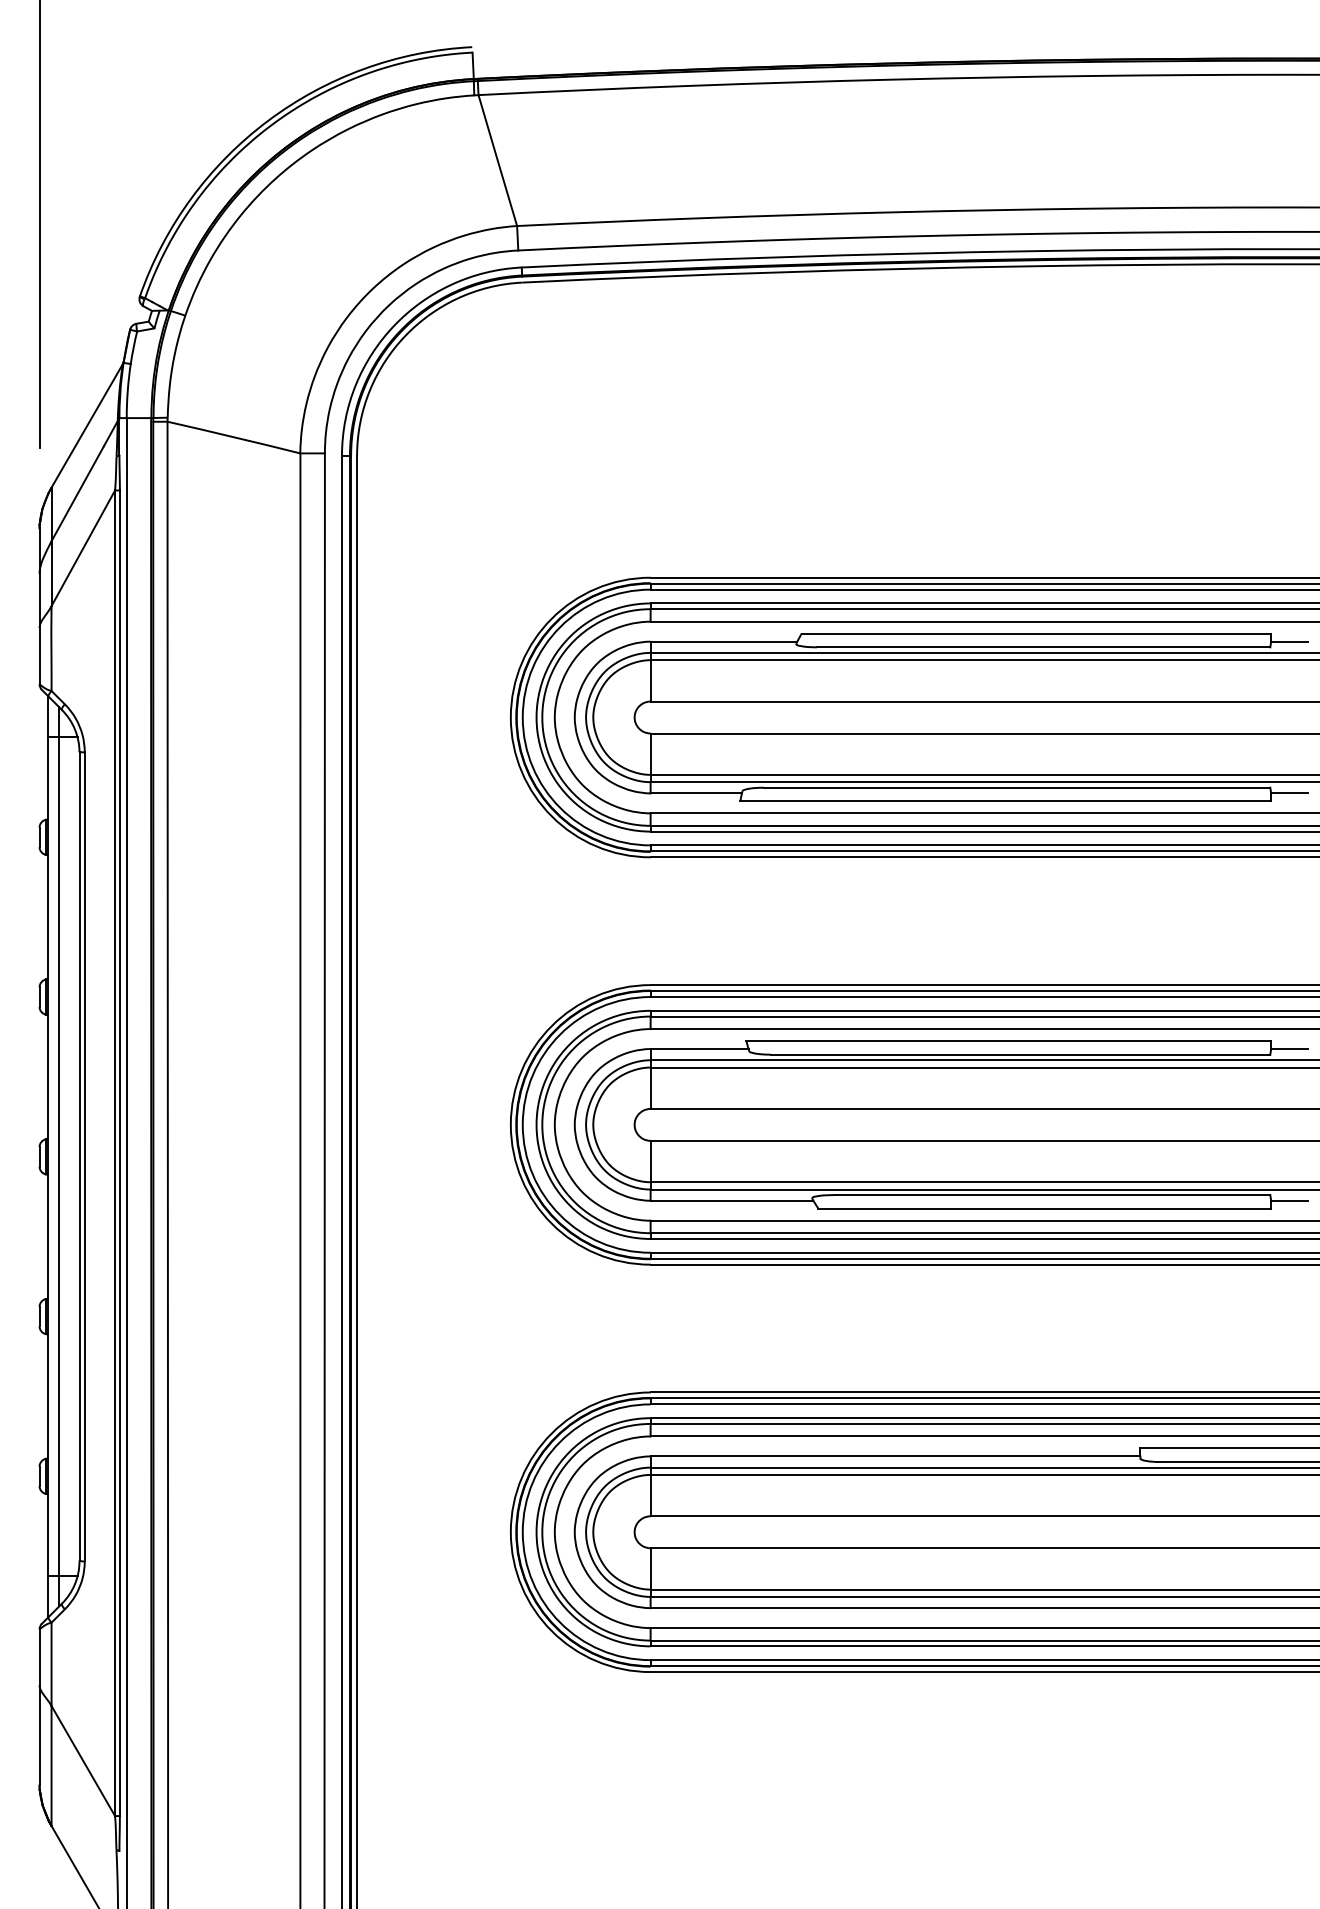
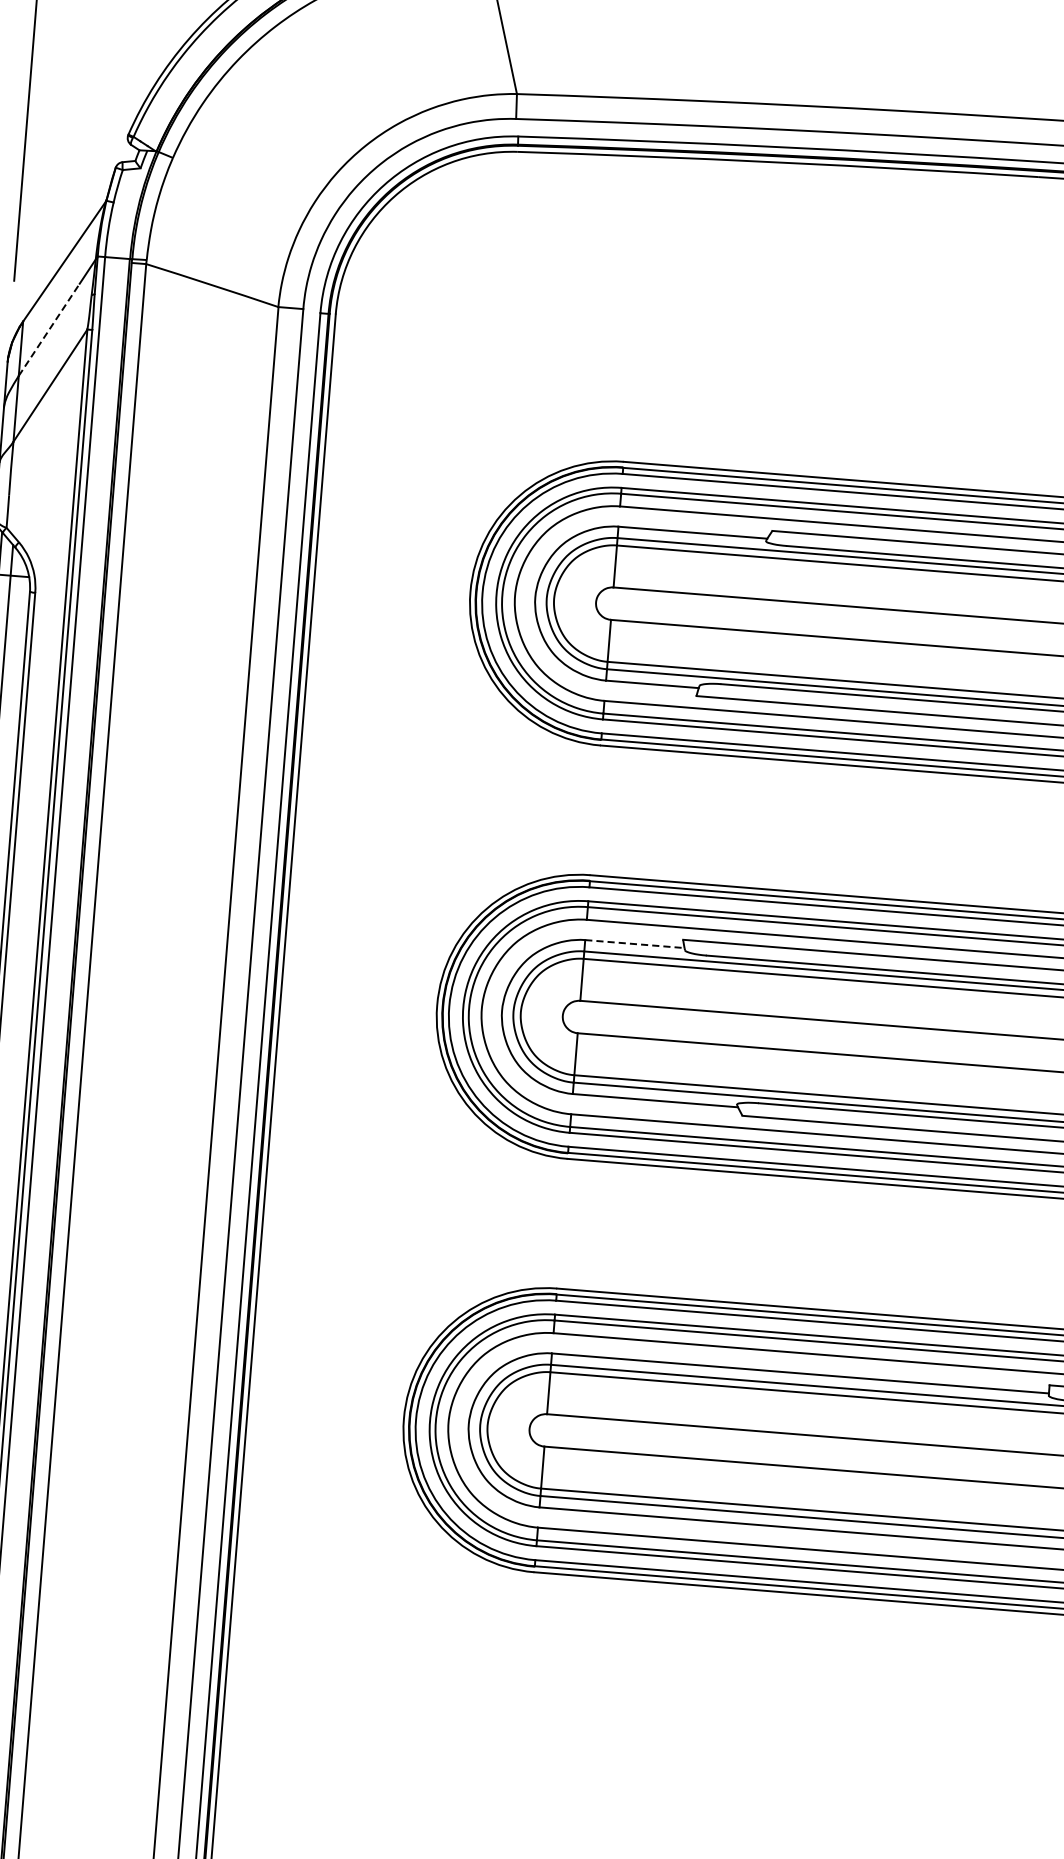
line: (77, 493) -> (49, 329), solid -> dashed
line: (699, 1049) -> (634, 944), solid -> dashed

